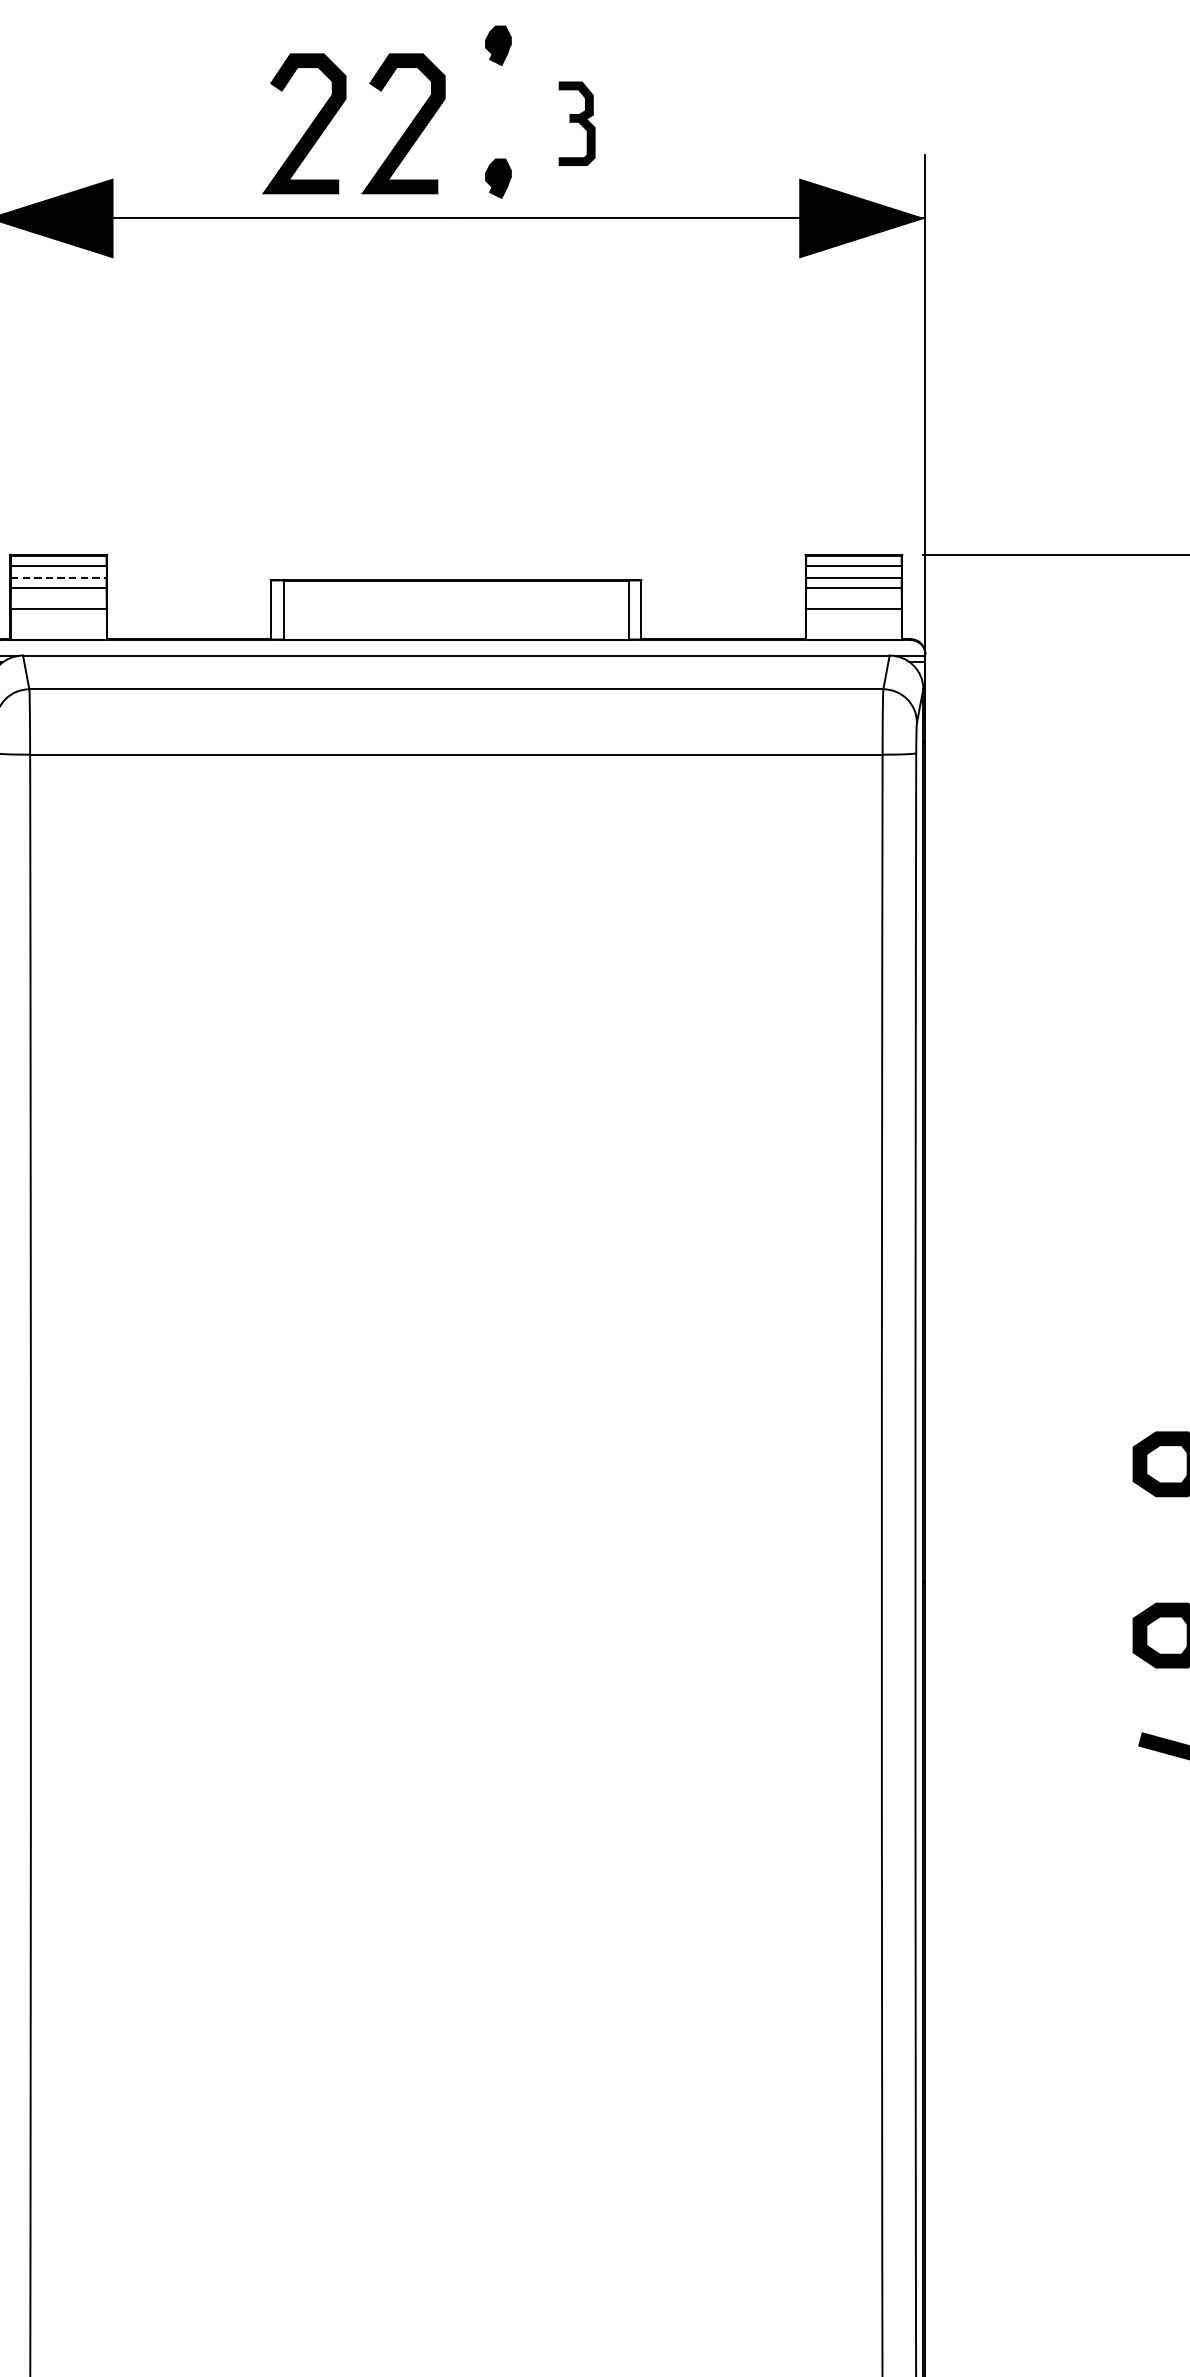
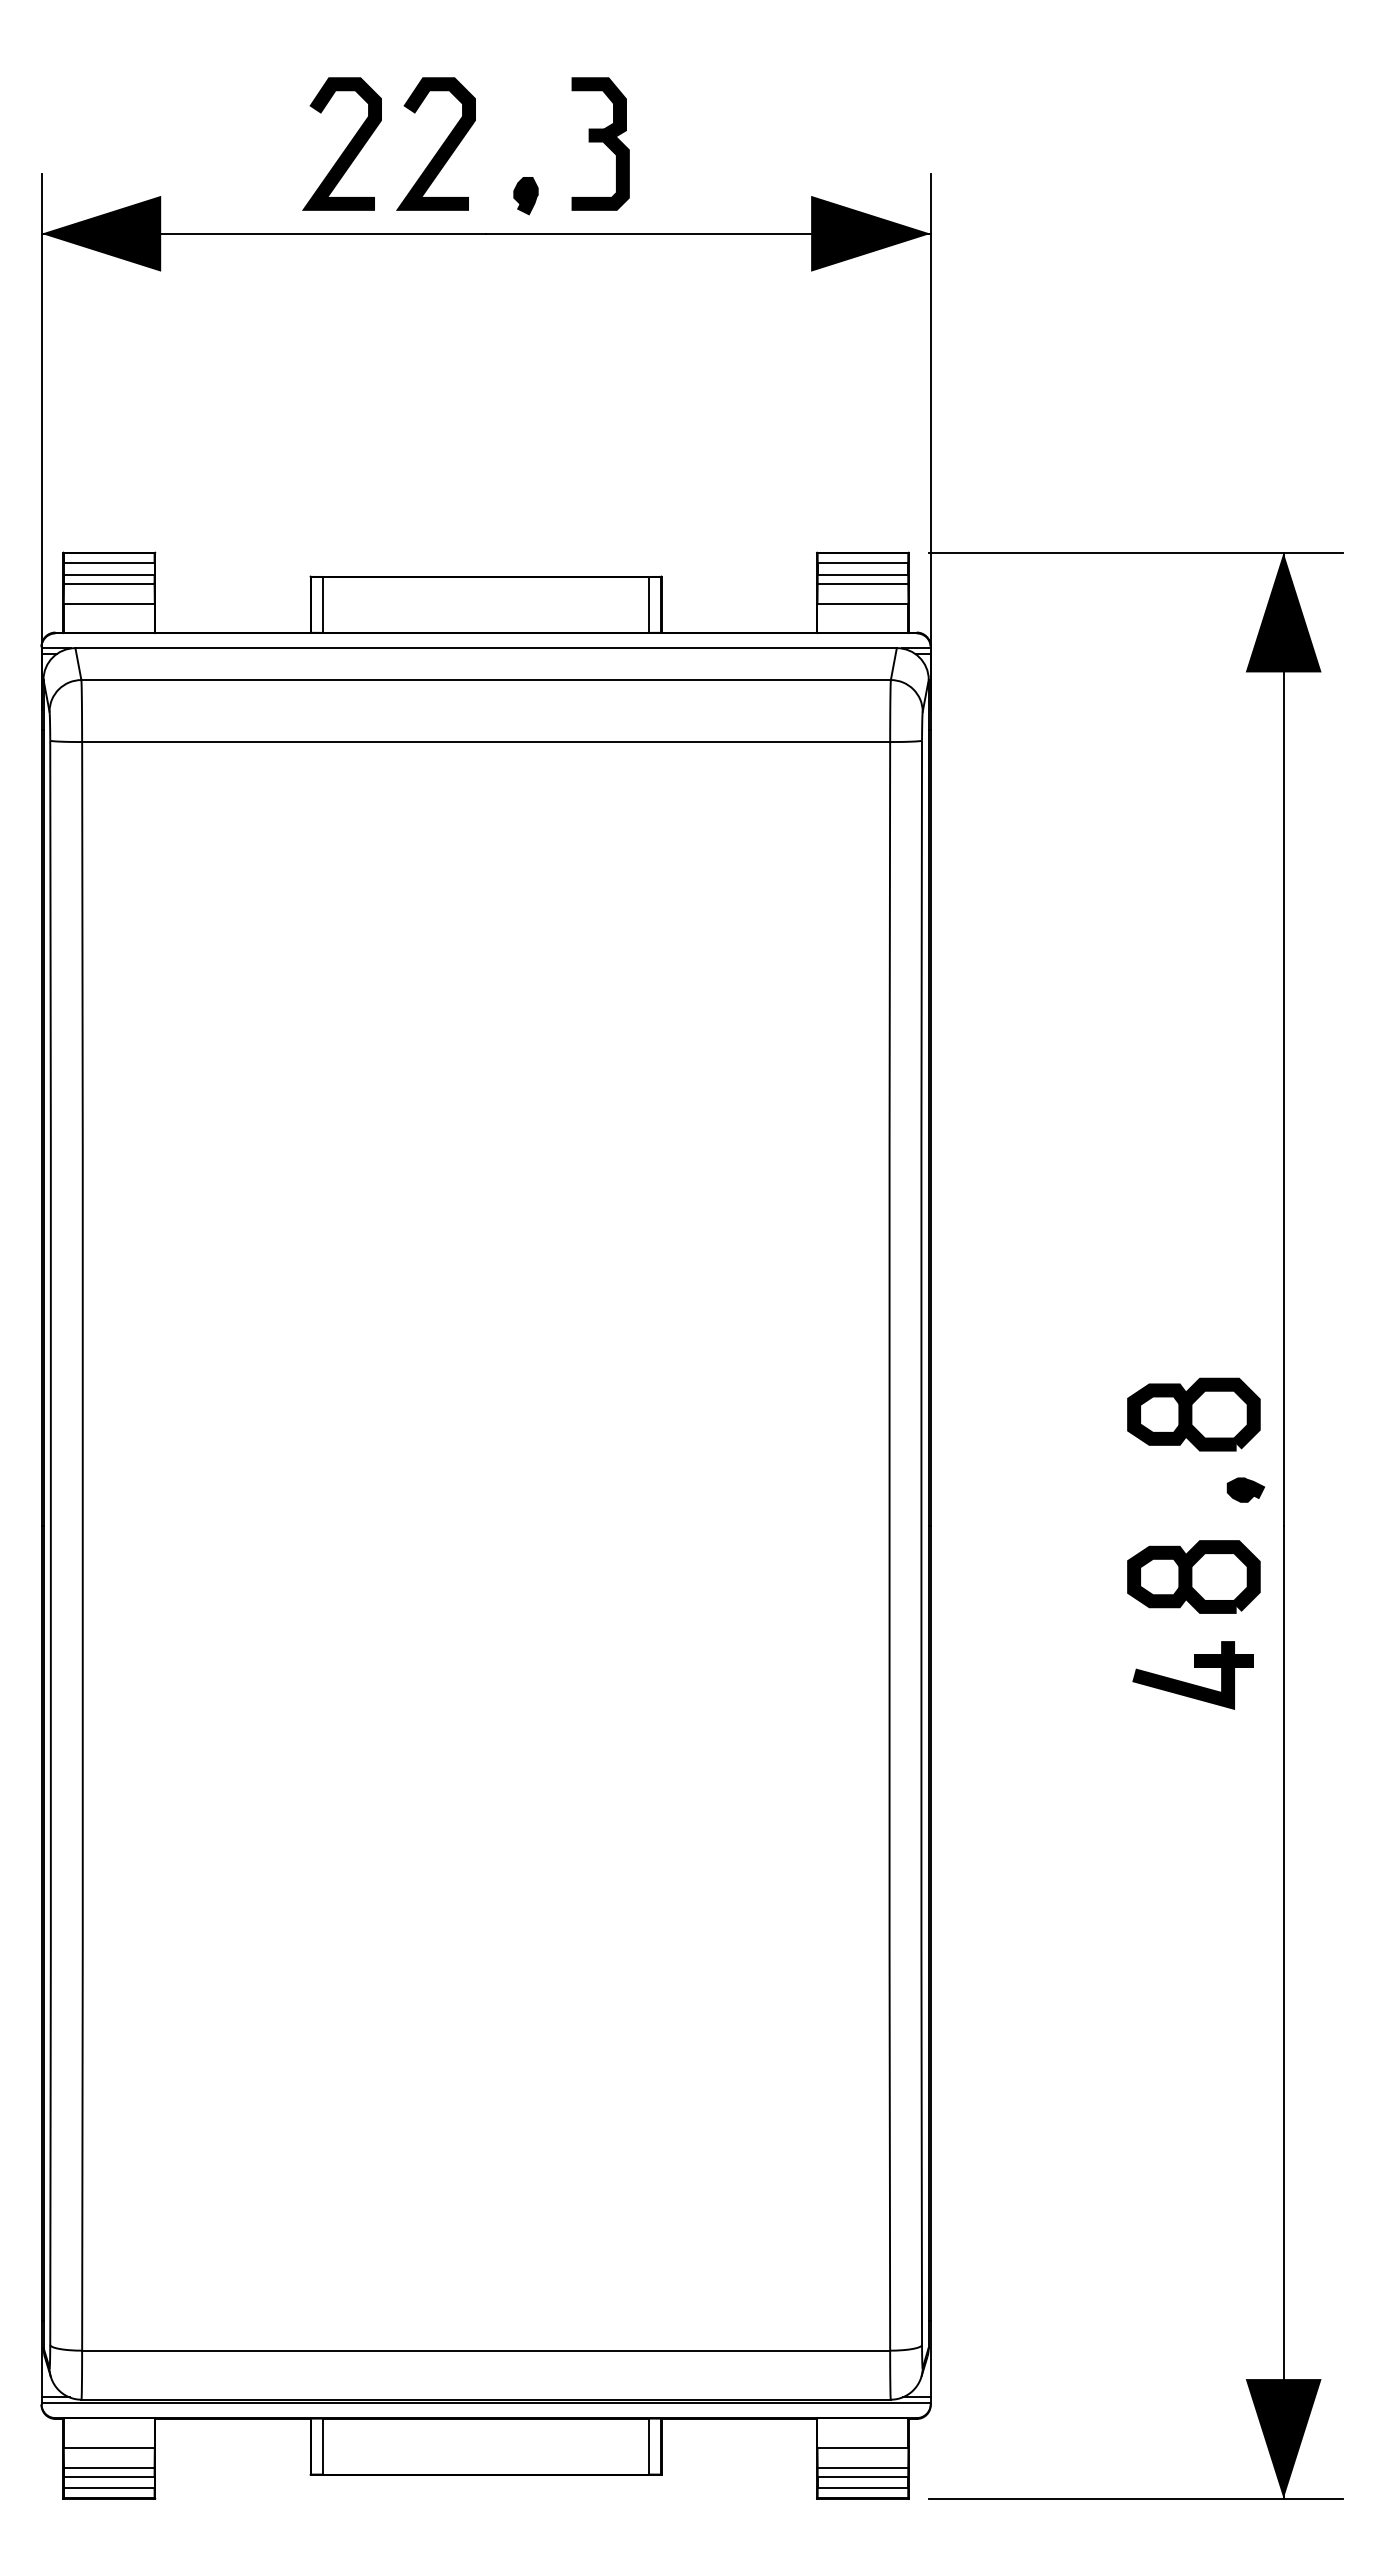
part: (497, 46) -> (525, 70), removed
part: (577, 123) -> (600, 143), size x1.67
line: (59, 577) -> (109, 574), dashed -> solid

